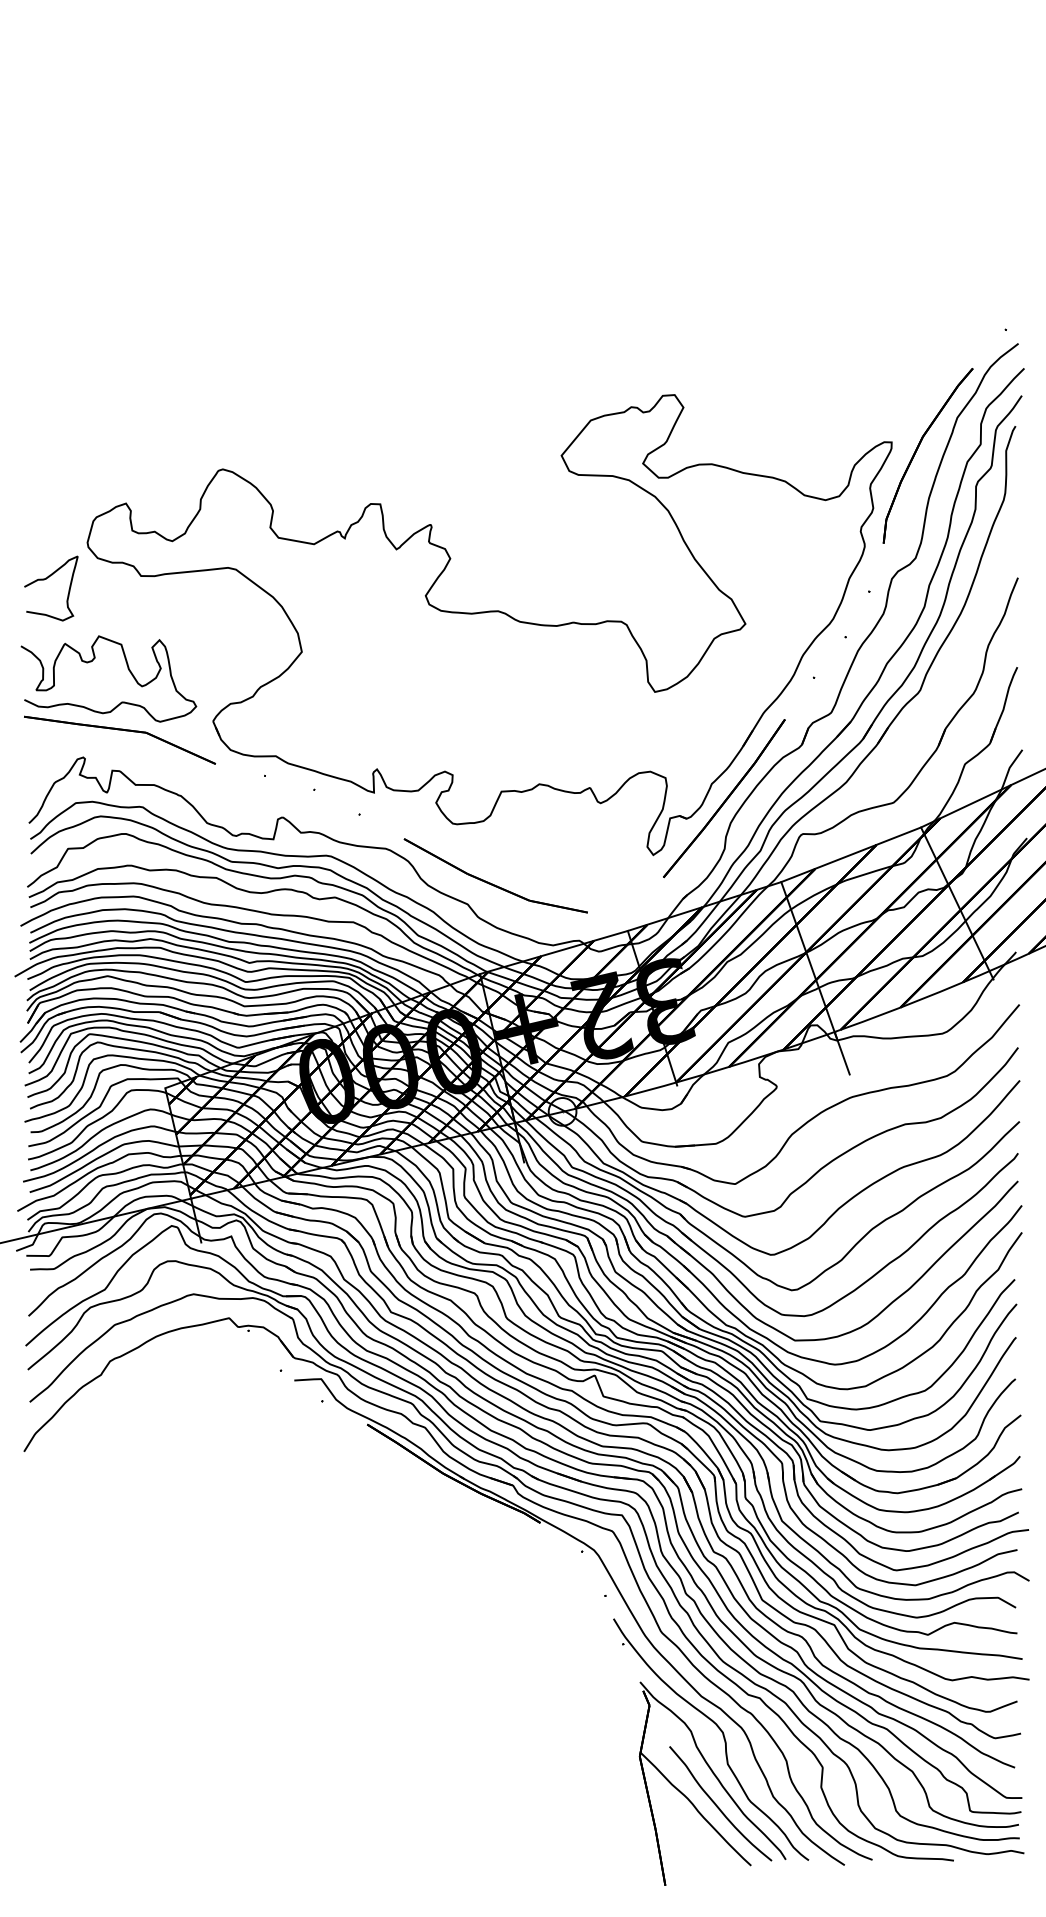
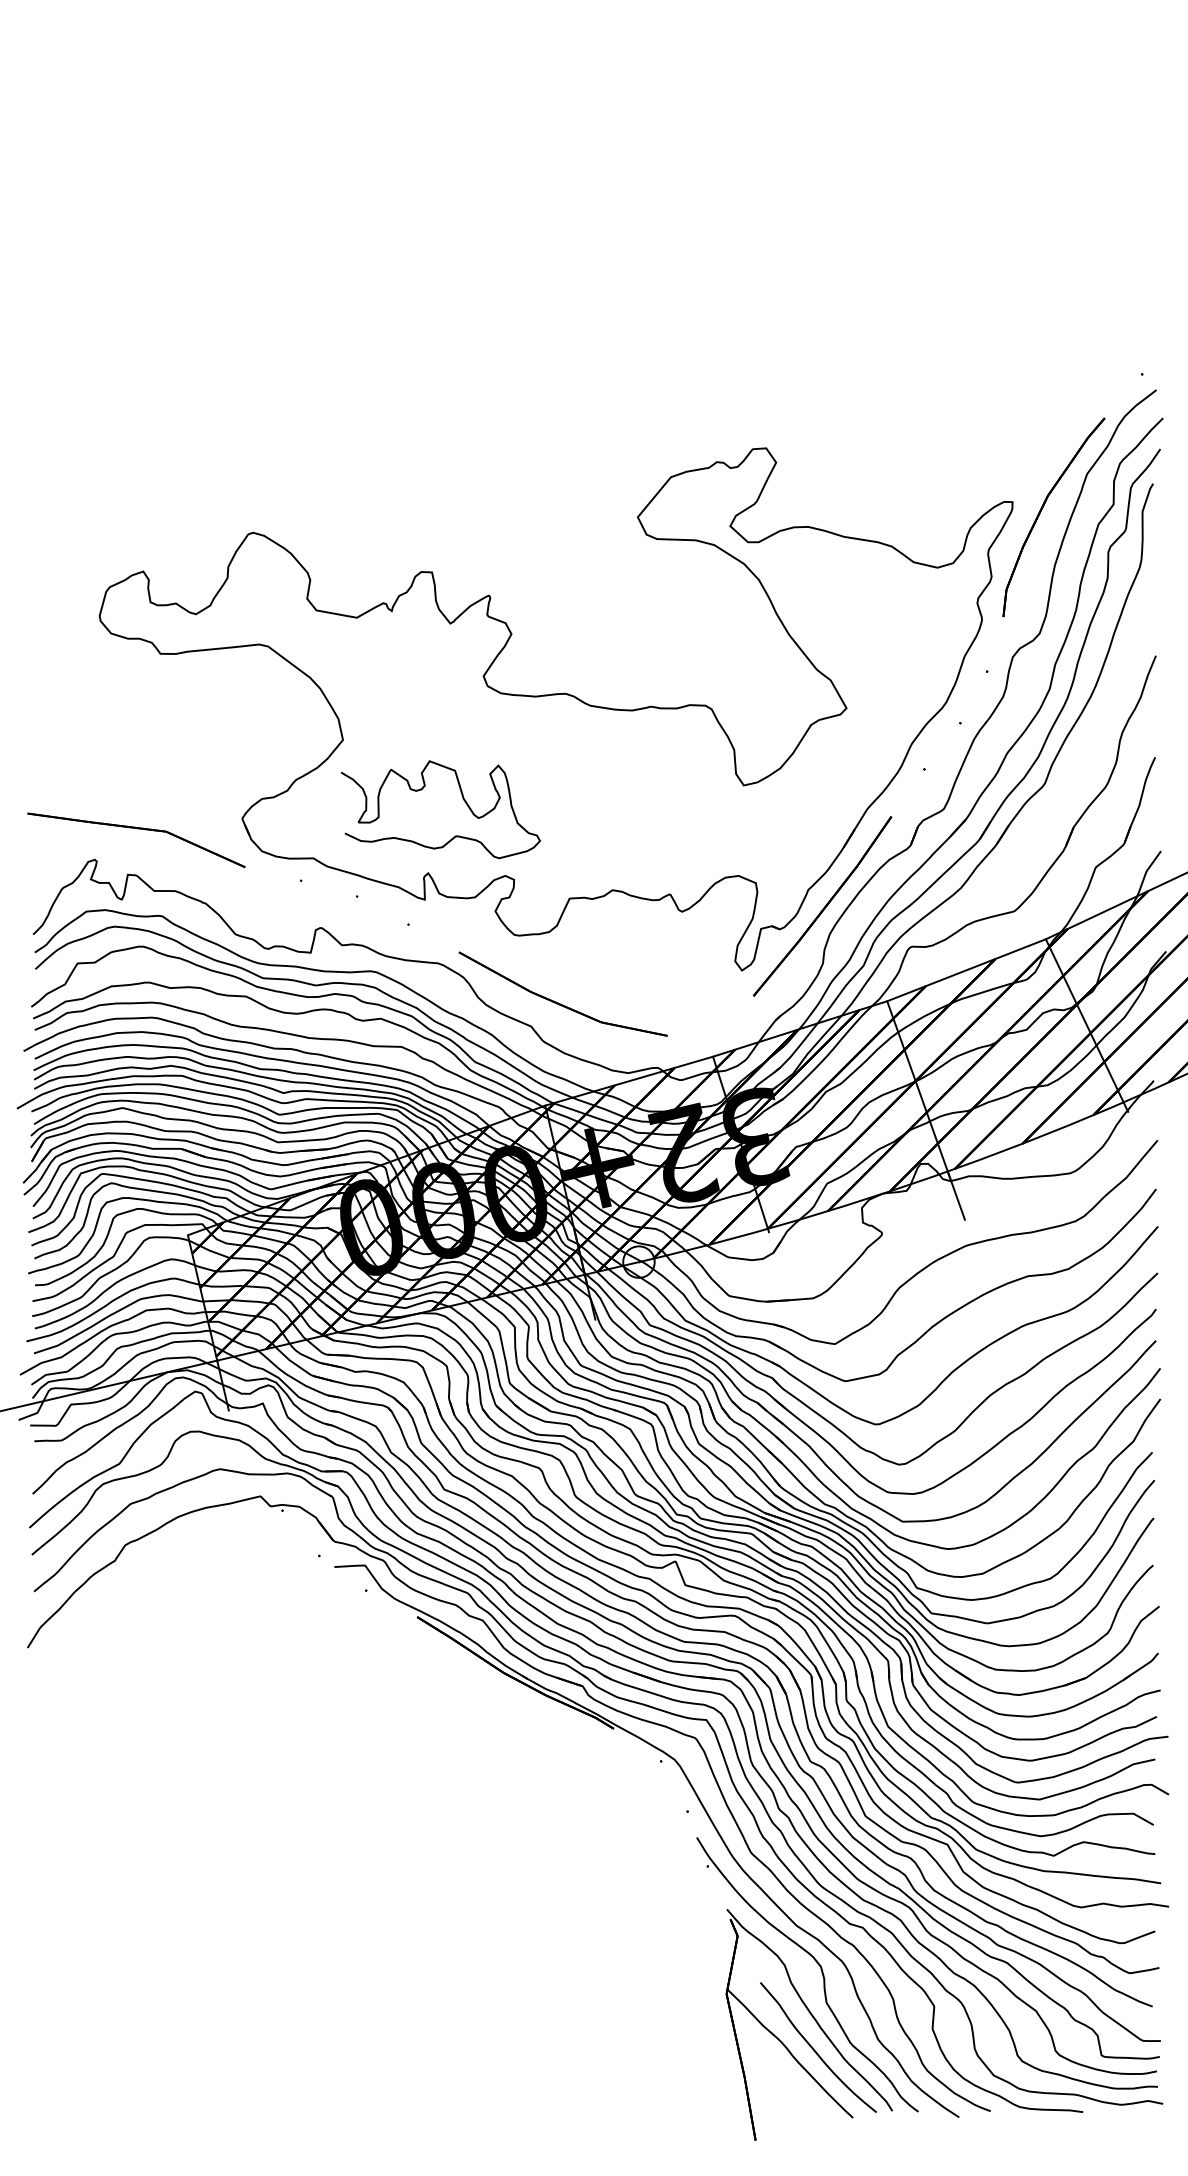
curve: (46, 579) -> (53, 657), removed
curve: (127, 669) -> (462, 798), moved

